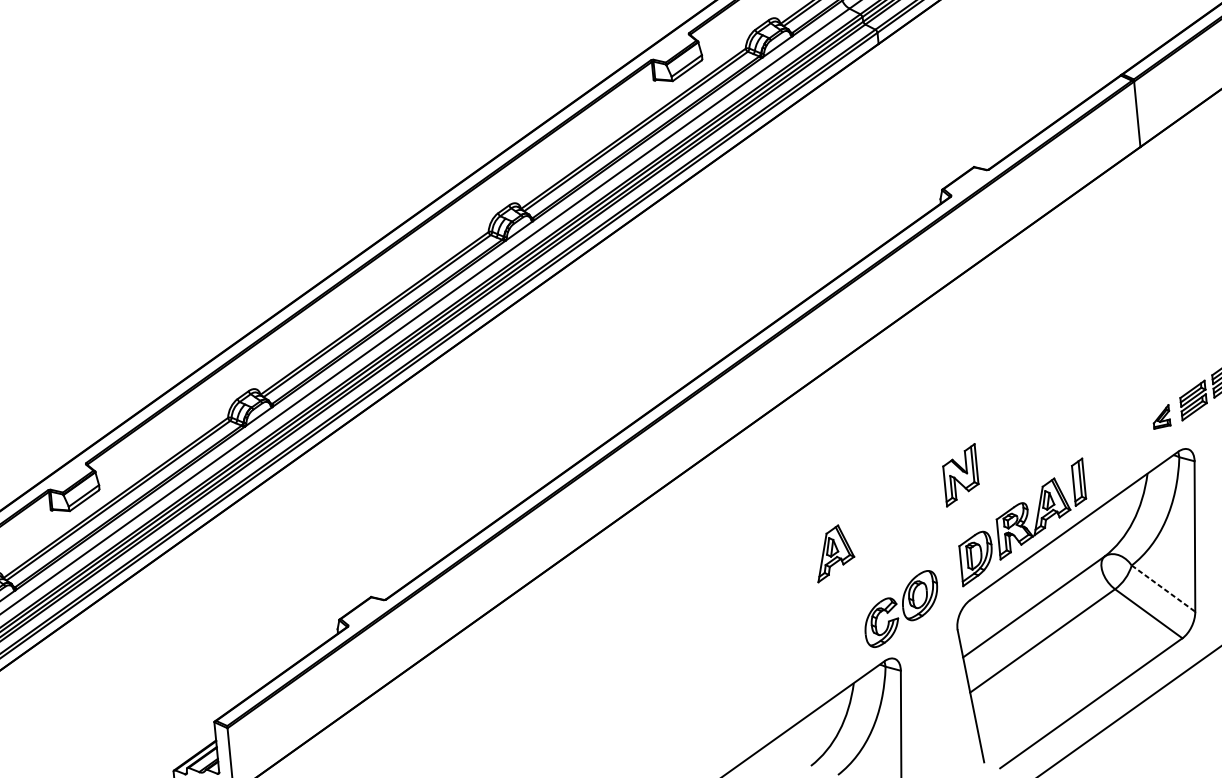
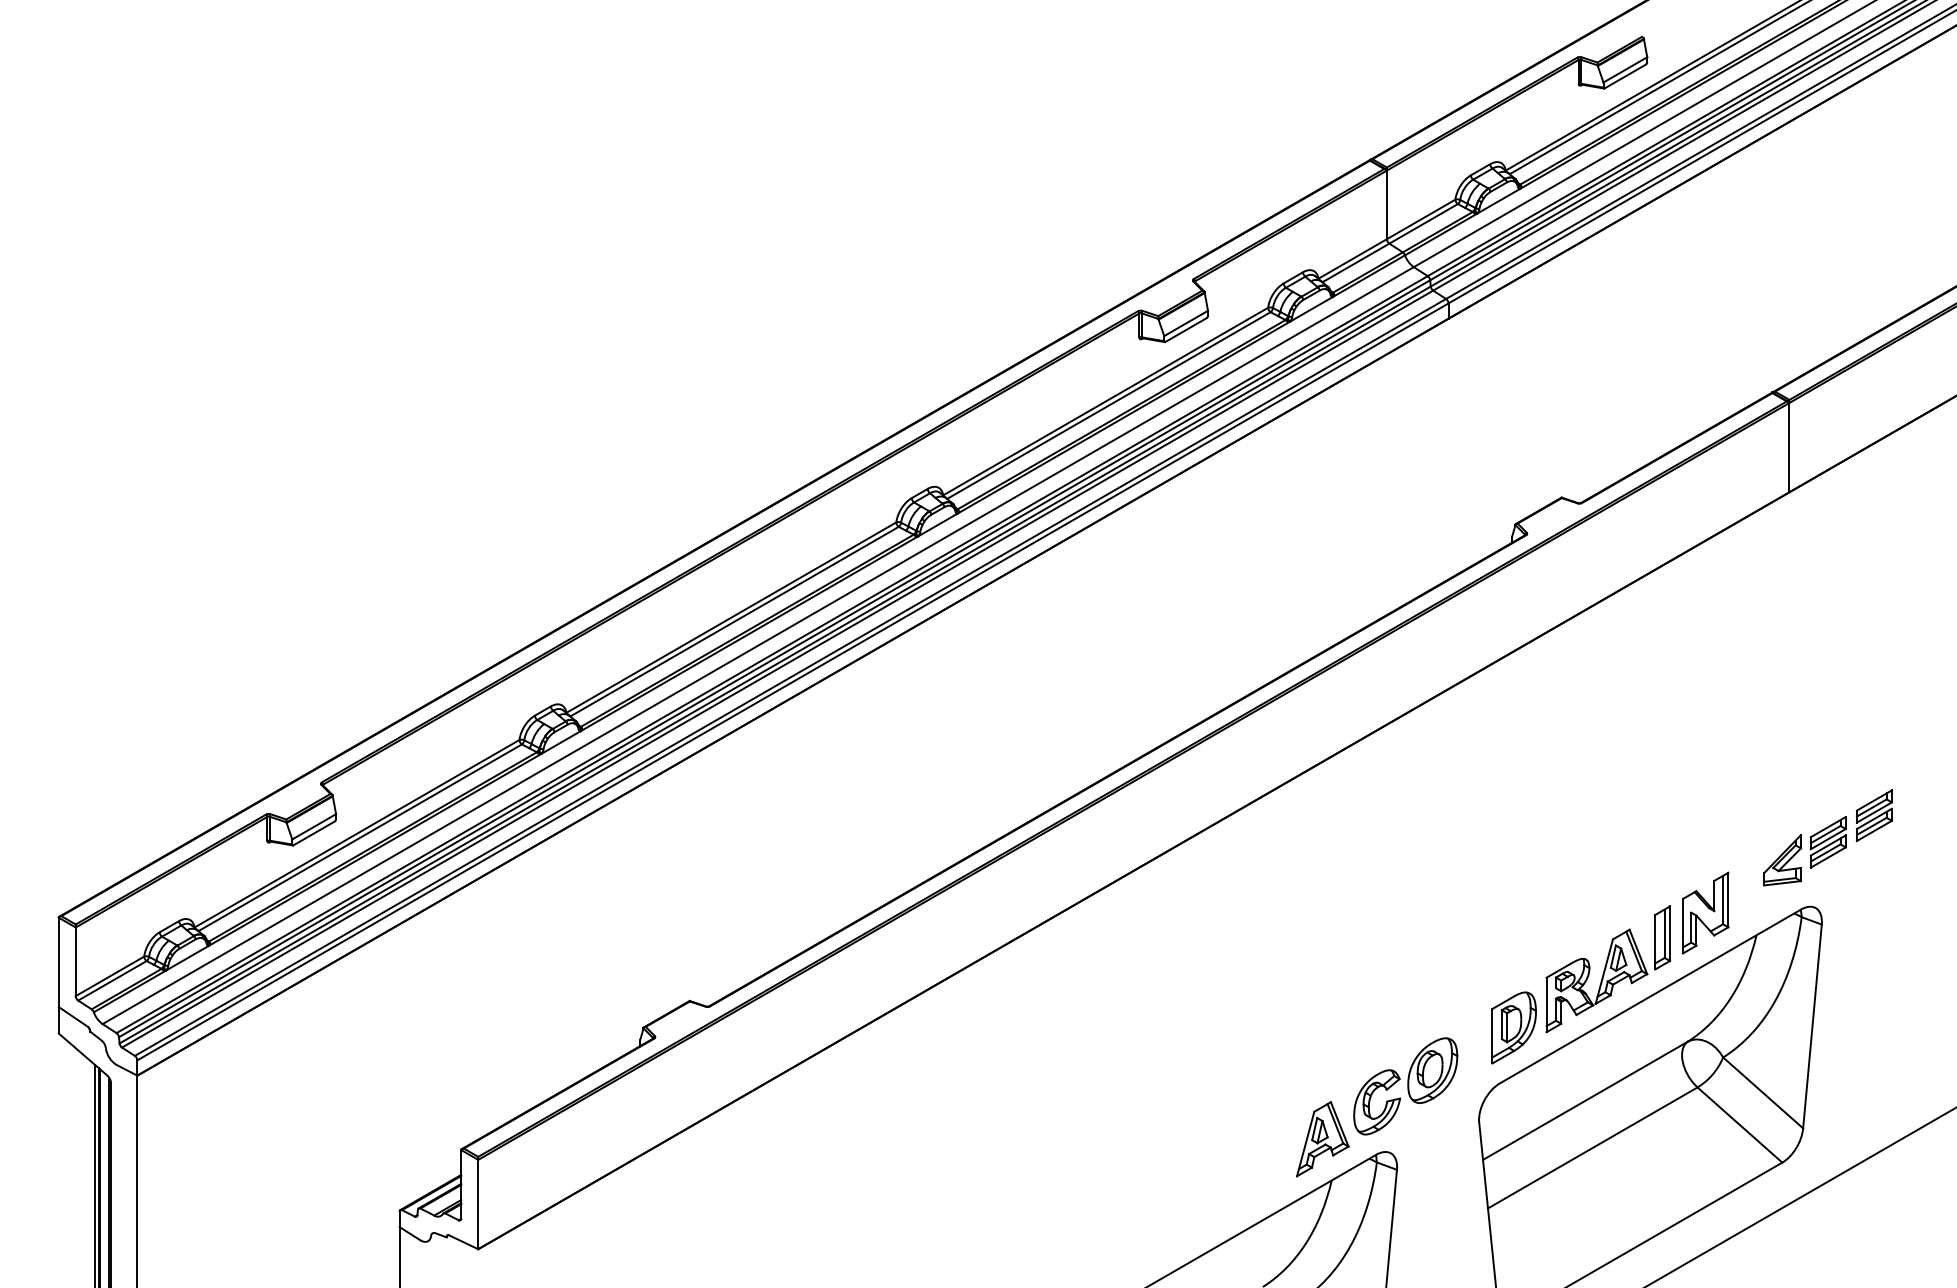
part: (1161, 417) -> (1782, 860), size x1.67
part: (960, 474) -> (1705, 912), moved
part: (834, 553) -> (1322, 1139), moved
line: (1163, 589) -> (1763, 1093), dashed -> solid

